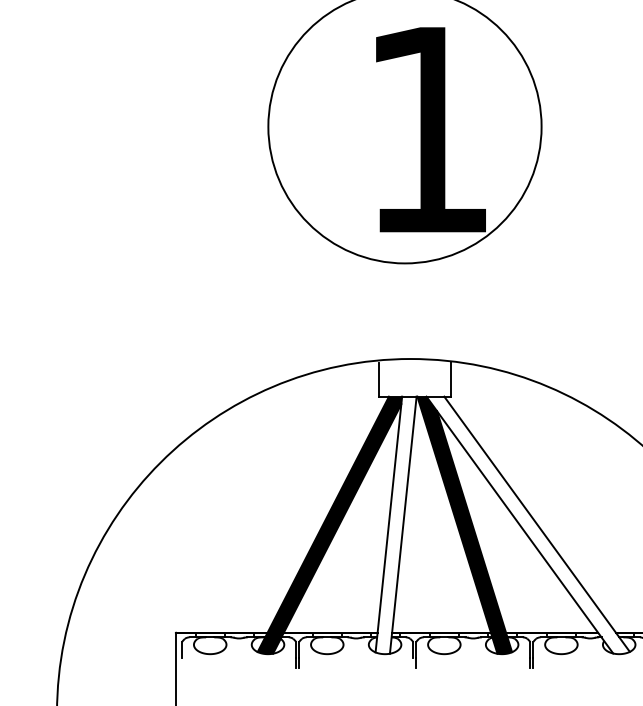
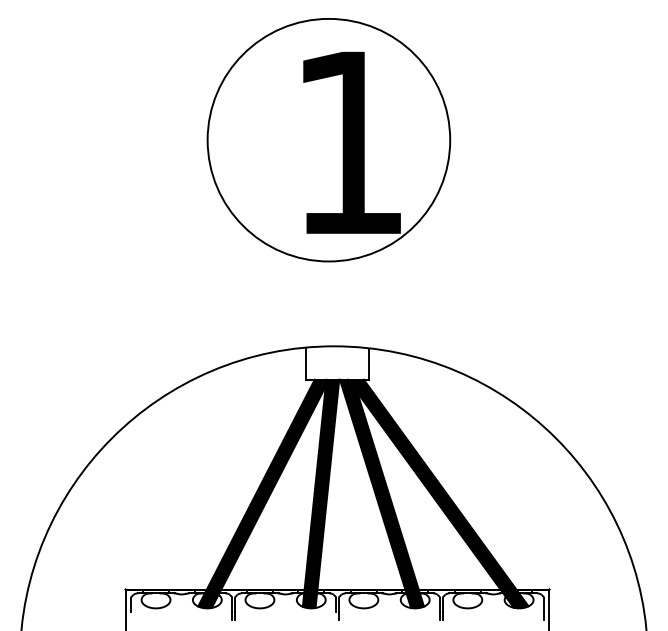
fill: (395, 524) -> (320, 493), added
fill: (528, 524) -> (438, 493), added

